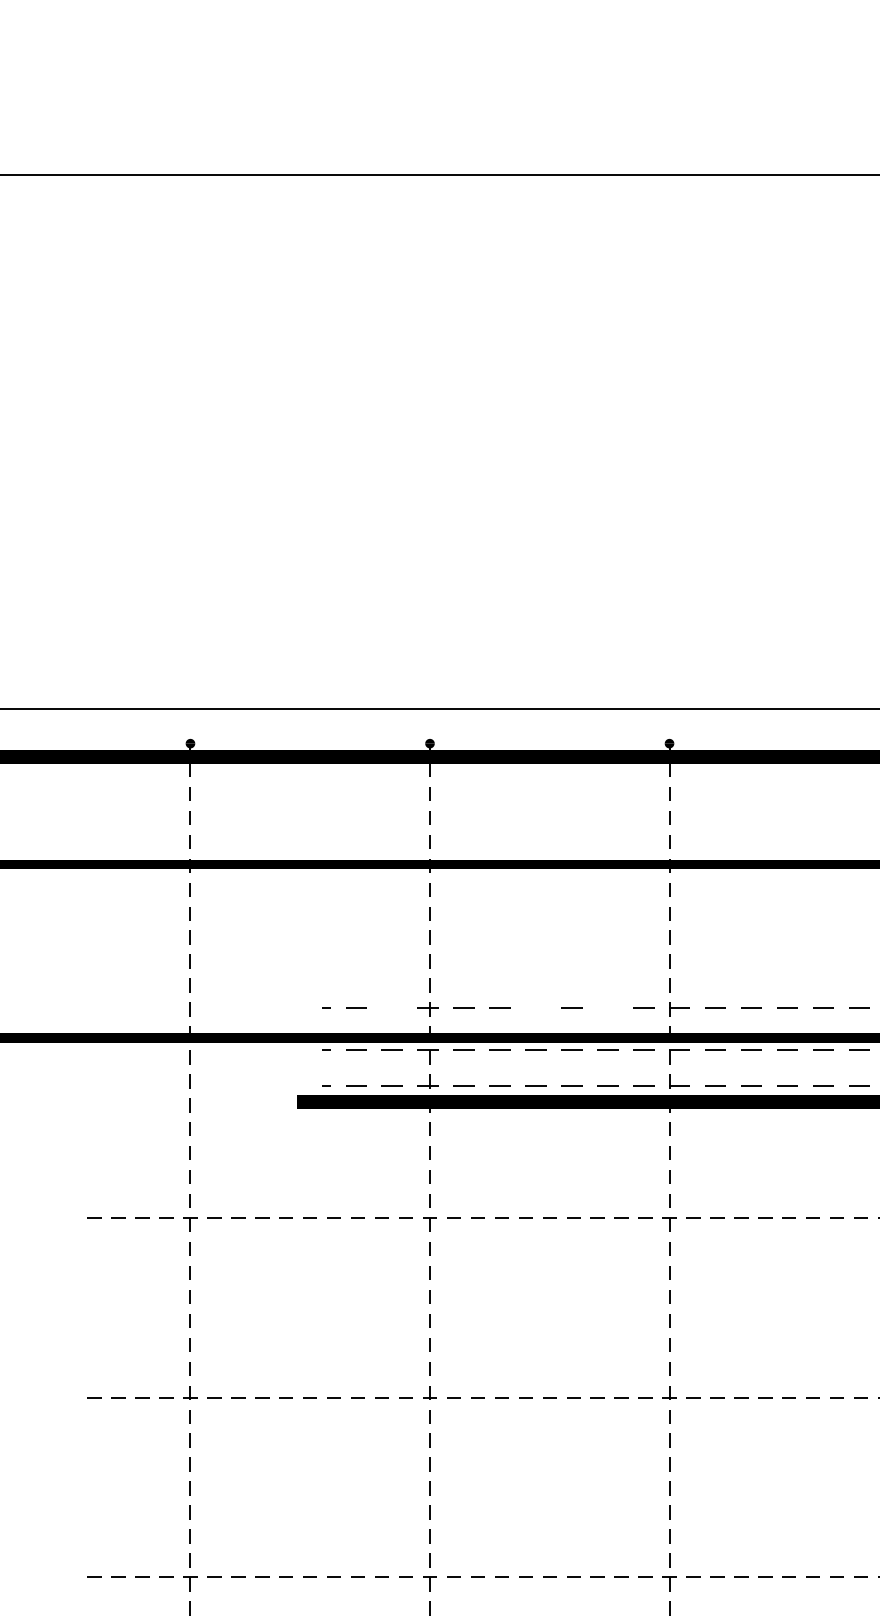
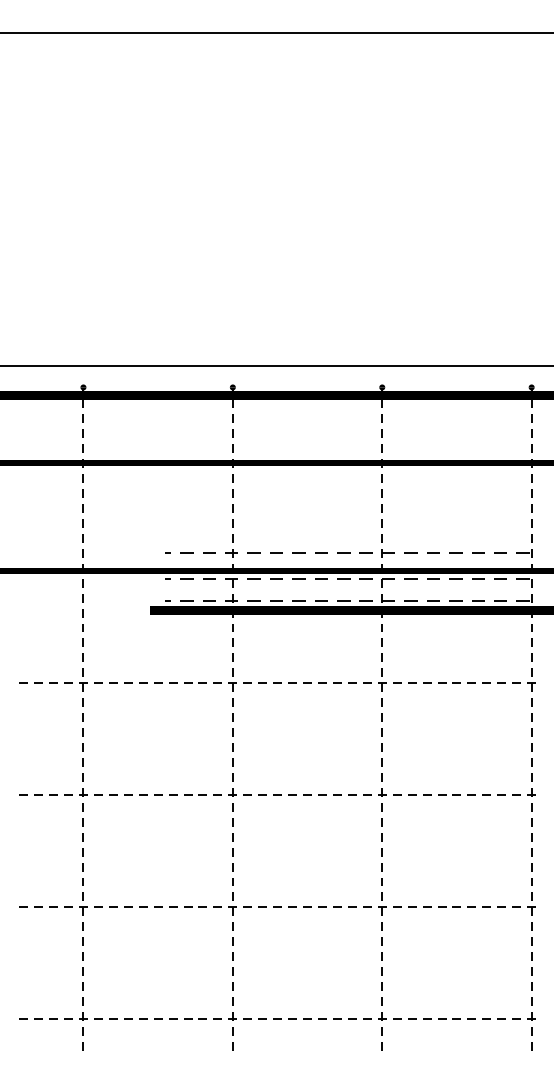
line: (392, 1008) -> (209, 552), added
line: (535, 1008) -> (298, 552), added
line: (607, 1008) -> (343, 552), added

